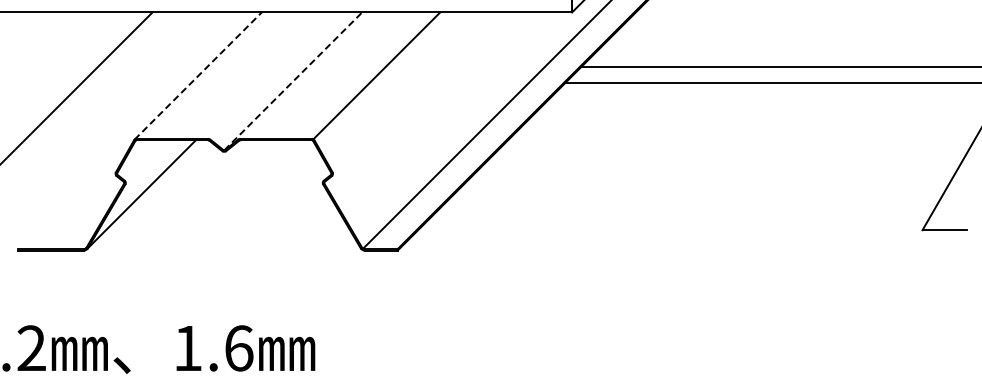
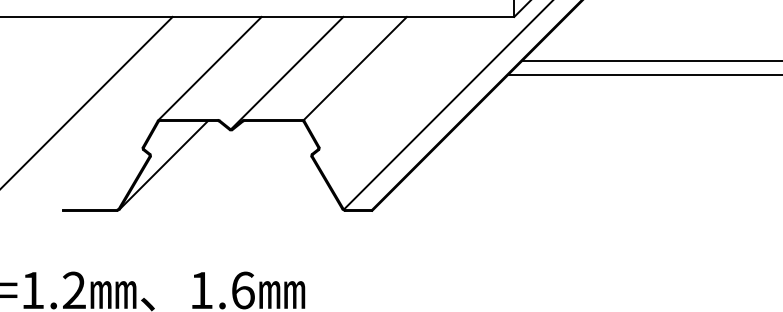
line: (198, 76) -> (210, 69), dashed -> solid
line: (293, 81) -> (287, 73), dashed -> solid

